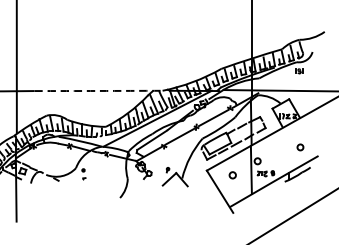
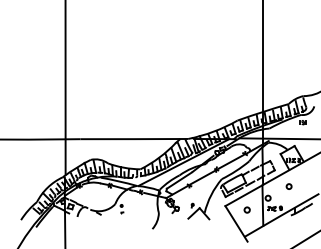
arc: (98, 91) -> (134, 139), dashed -> solid
circle: (299, 147) -> (288, 186), moved

